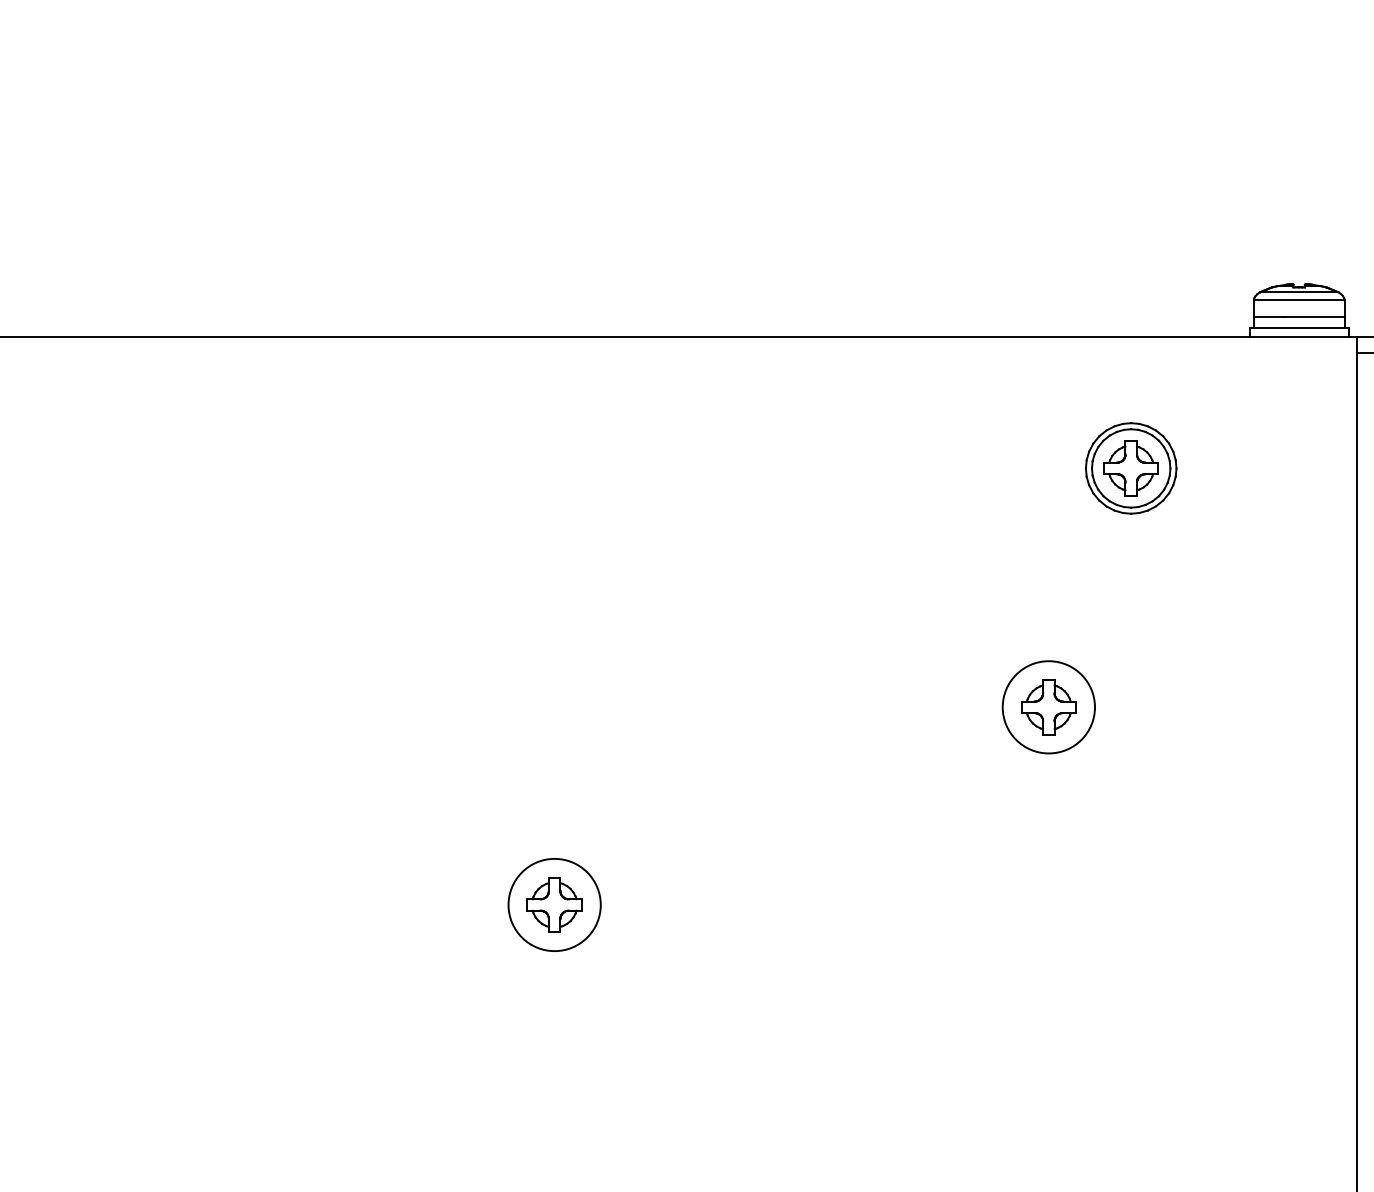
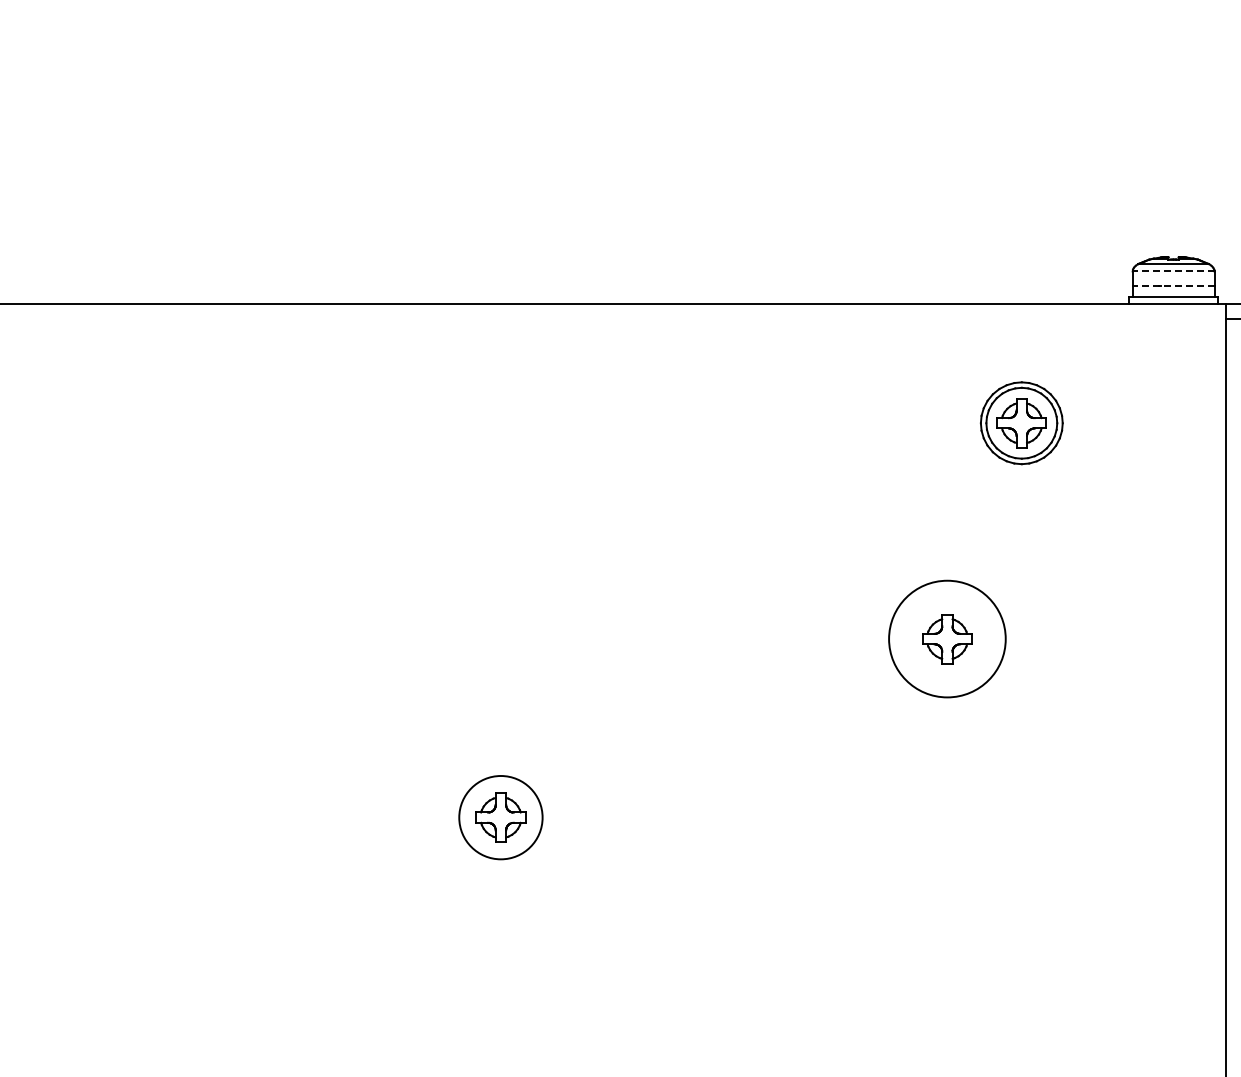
line: (1299, 300) -> (1173, 271), solid -> dashed
line: (1299, 317) -> (1173, 286), solid -> dashed
circle: (1048, 706) -> (947, 638), size x1.4

